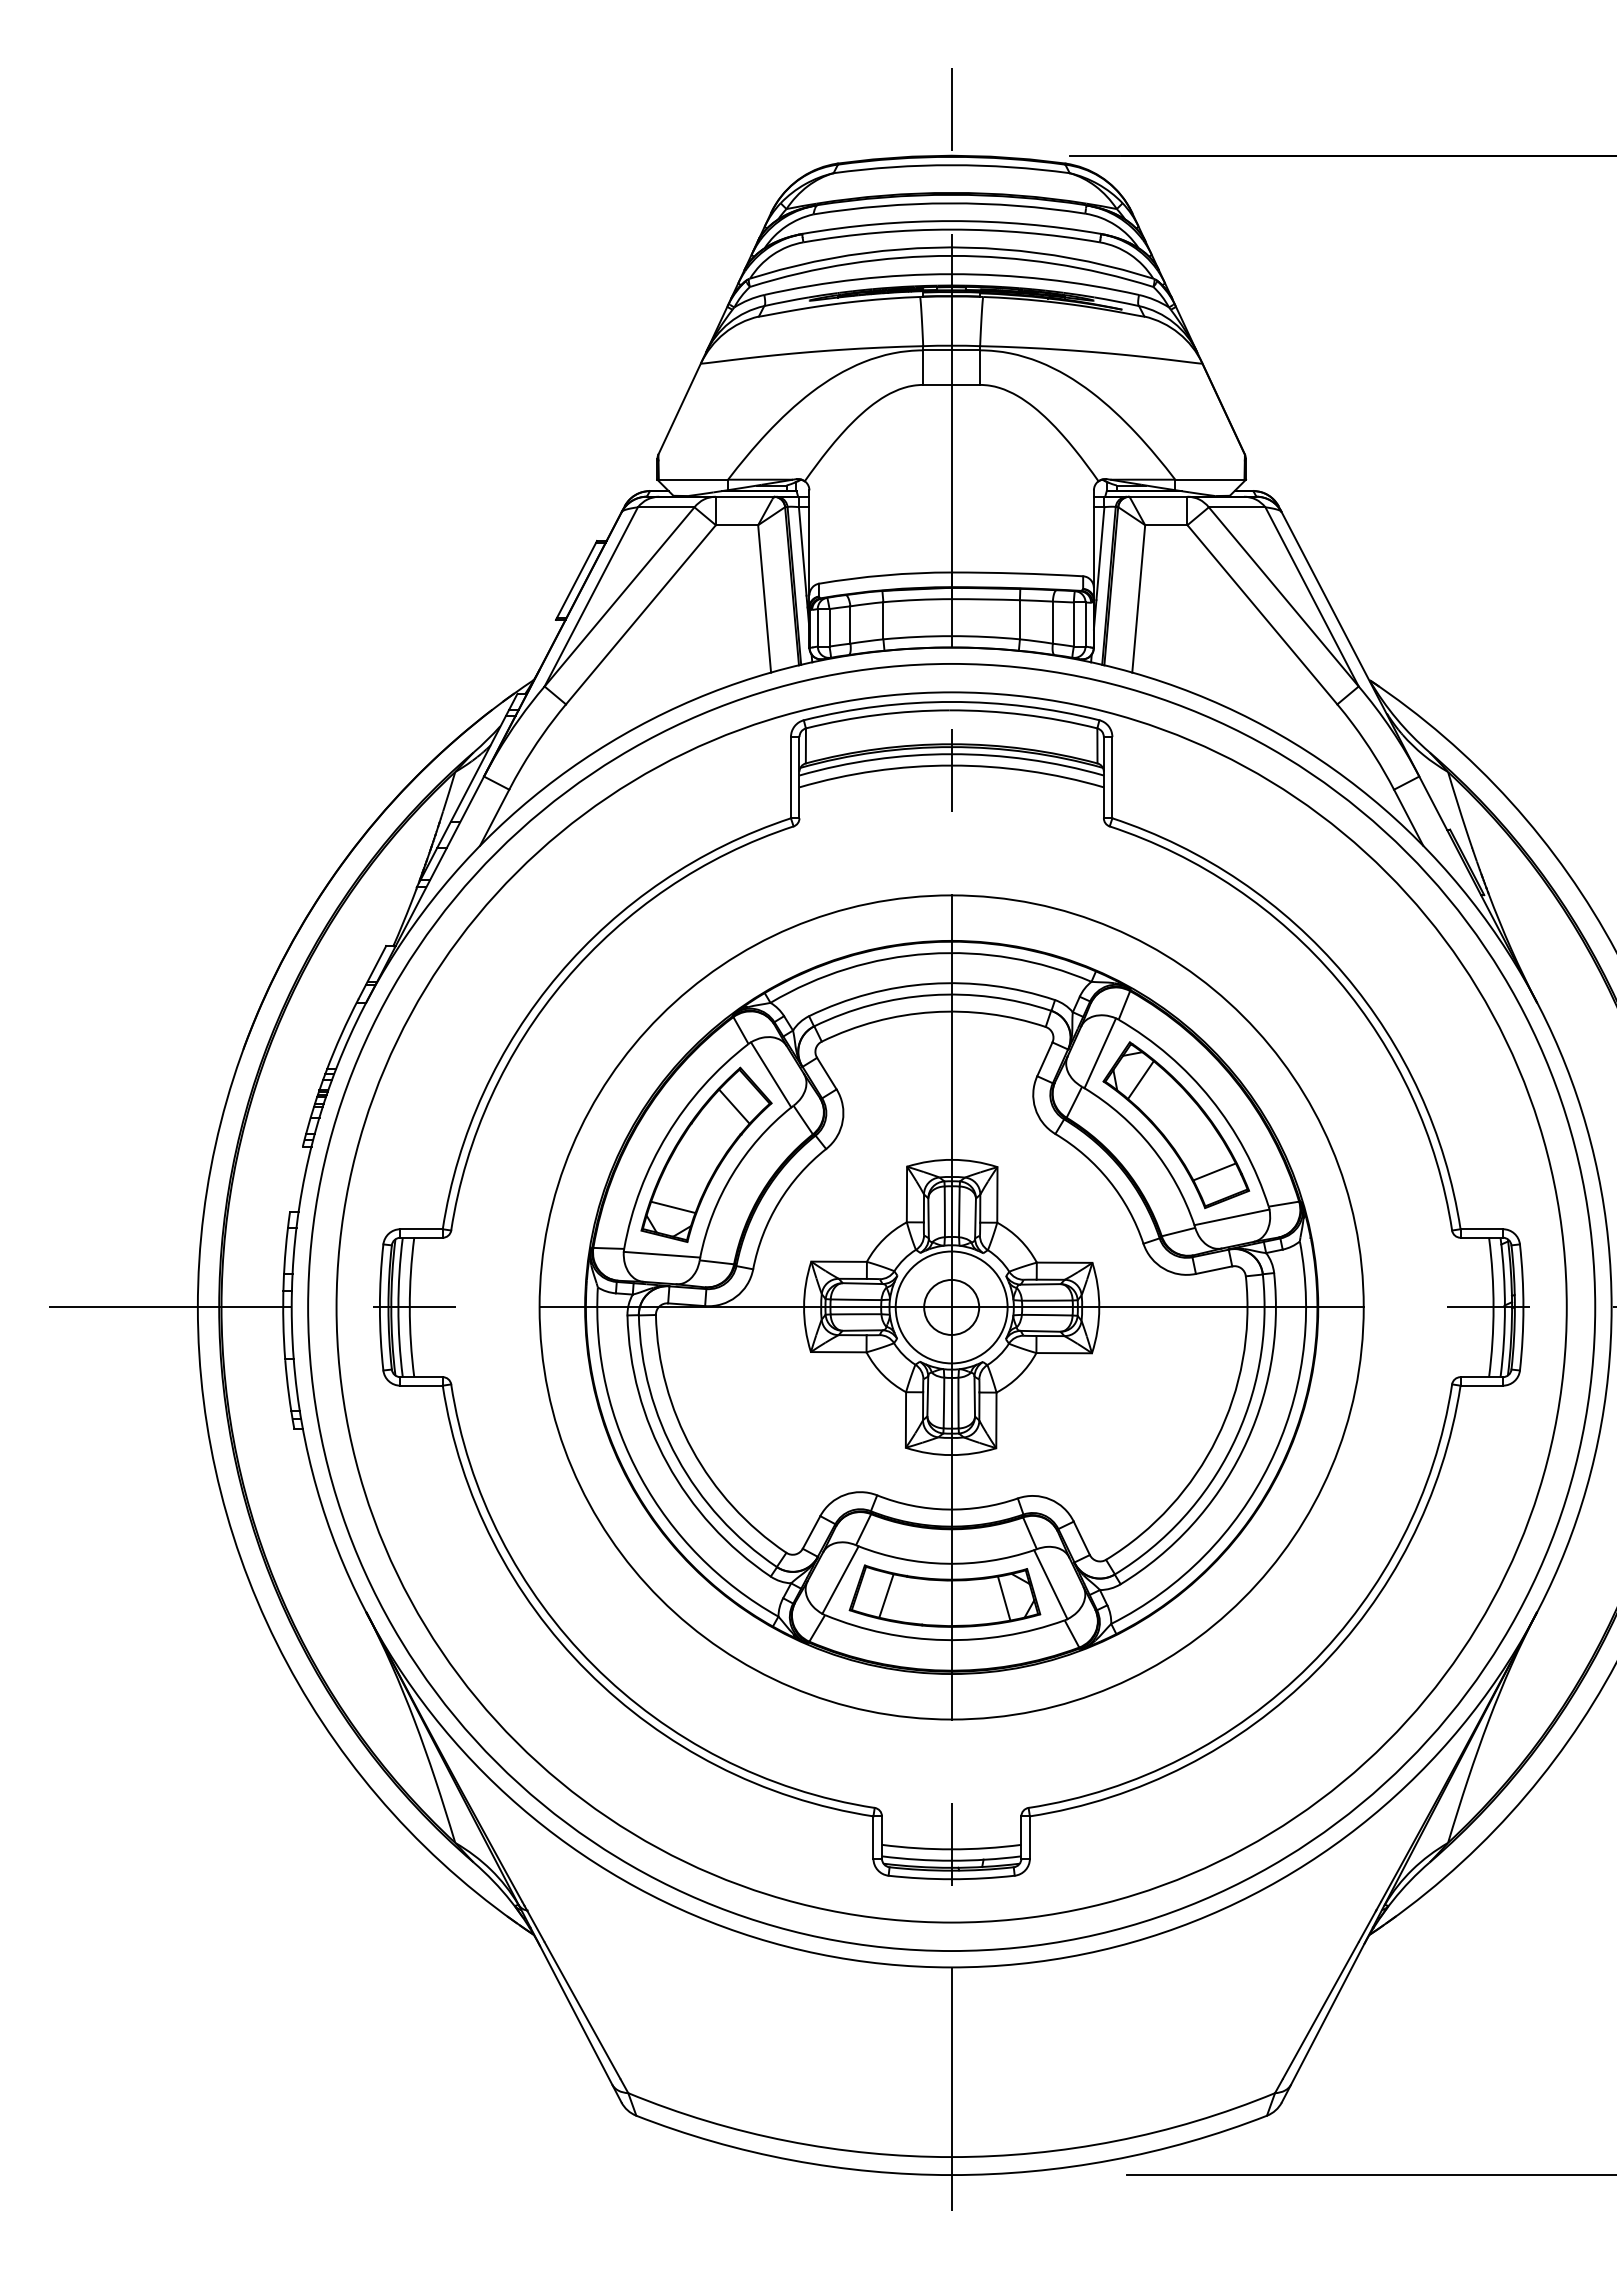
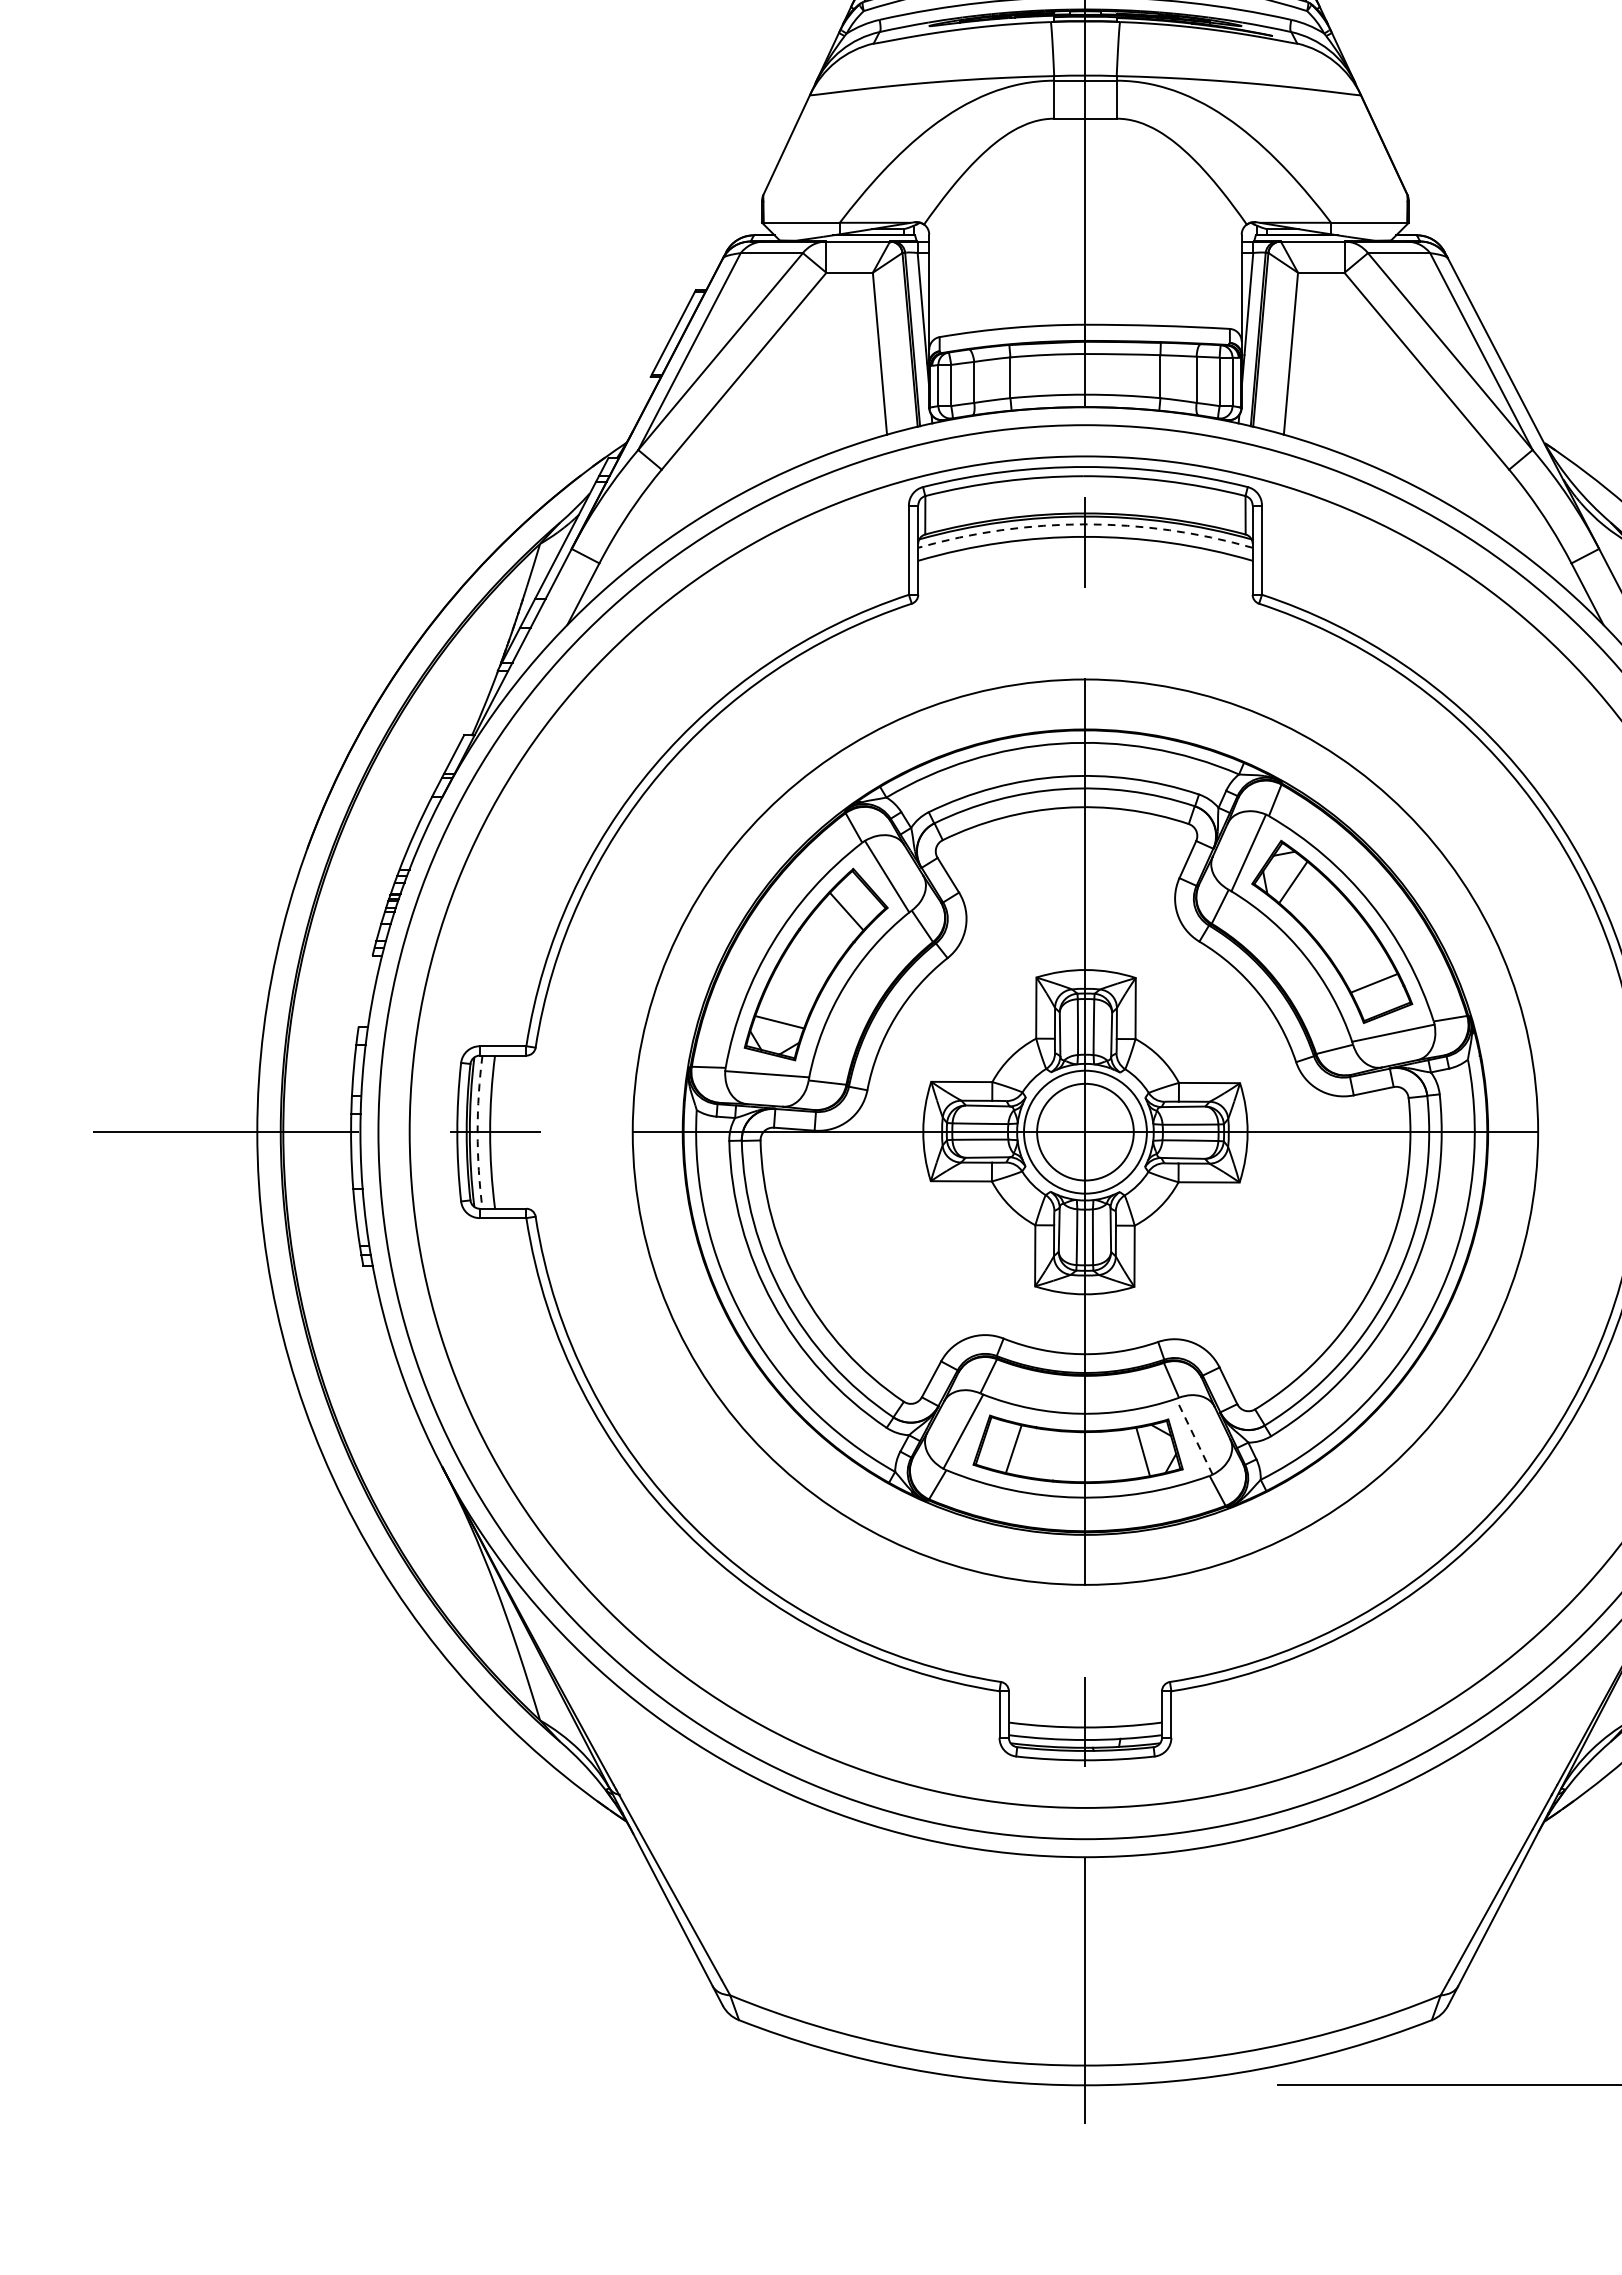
arc: (951, 754) -> (1085, 524), solid -> dashed
circle: (951, 1306) -> (1085, 1131), size x1.6
arc: (398, 1307) -> (477, 1132), solid -> dashed
line: (1050, 1584) -> (1194, 1436), solid -> dashed

